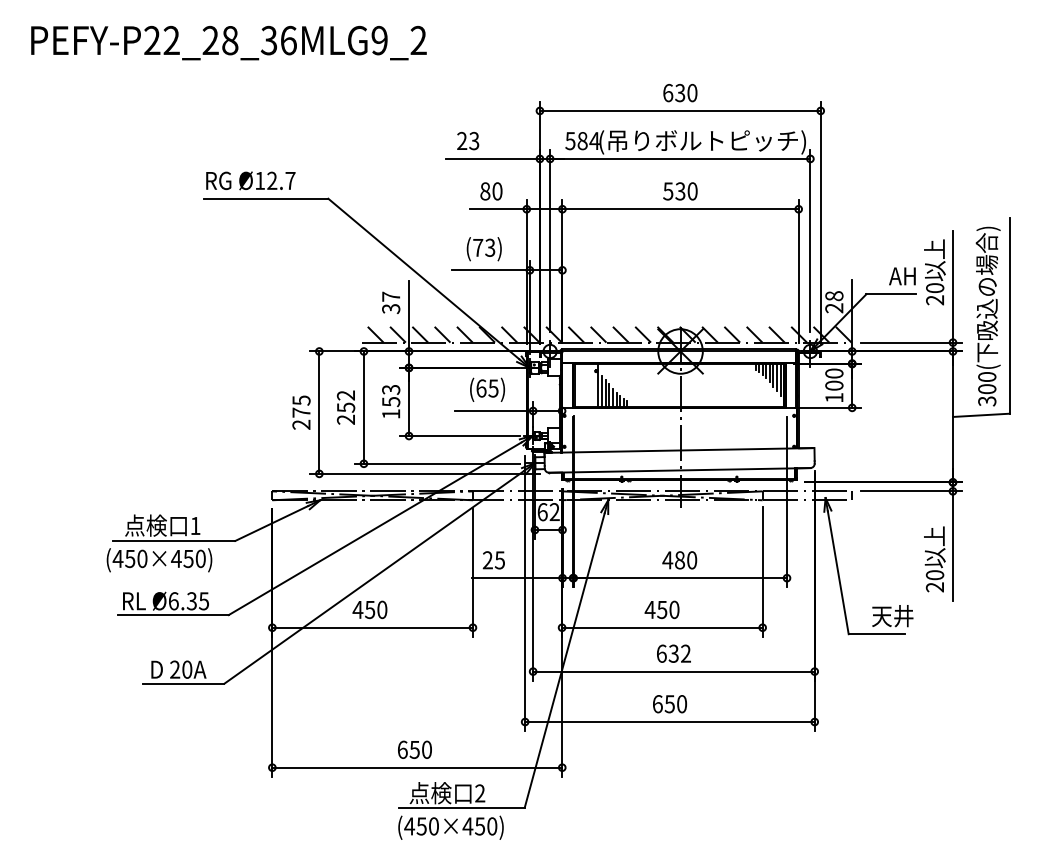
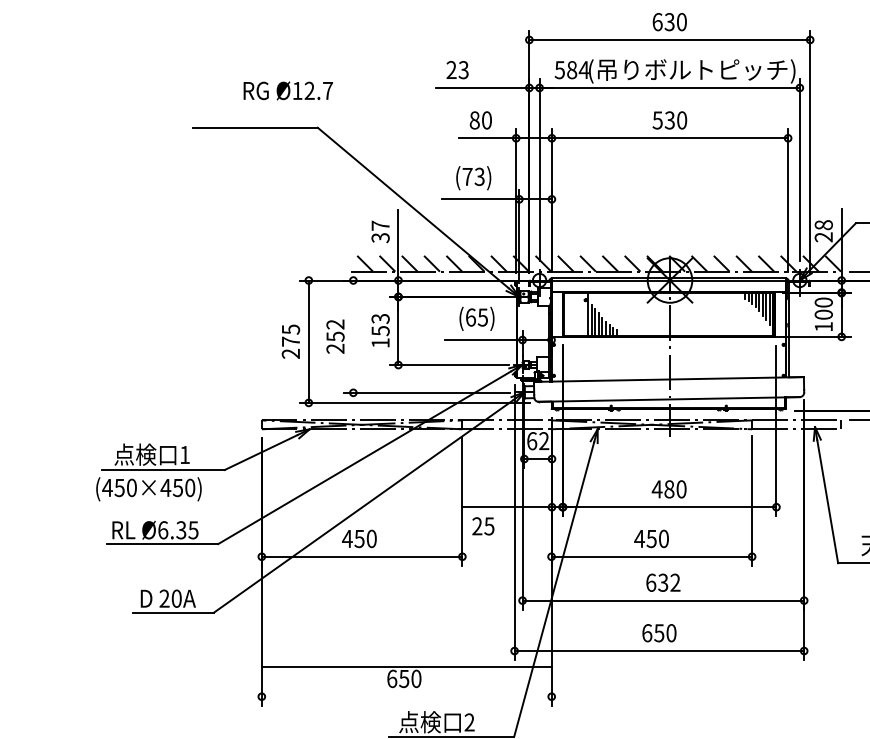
text: (250, 180) -> (287, 90), moved
line: (363, 407) -> (352, 336), removed
text: (493, 560) -> (482, 526), moved
line: (417, 767) -> (406, 666), moved

